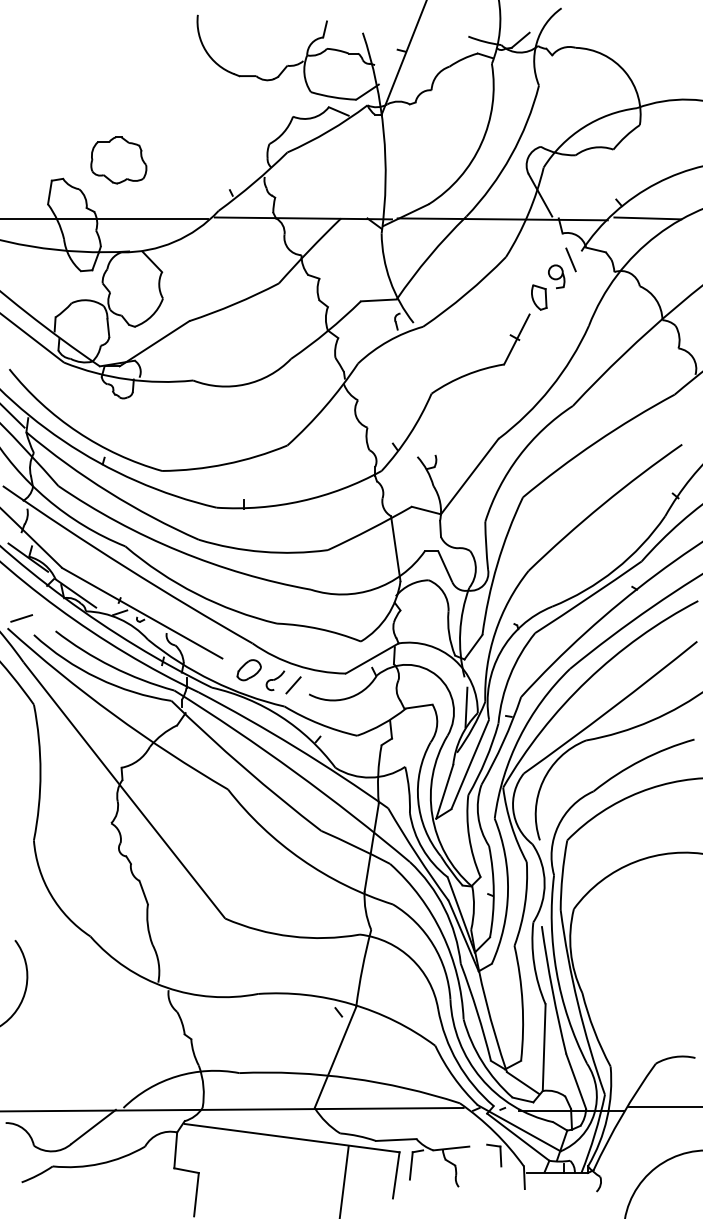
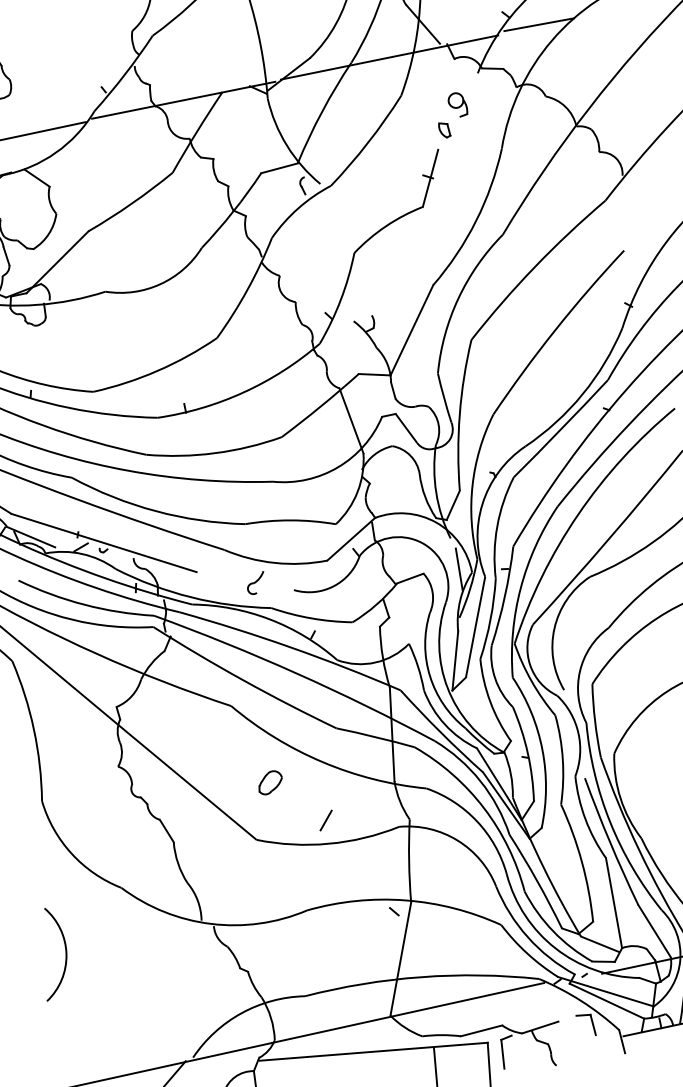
line: (570, 259) -> (468, 84), removed
part: (539, 297) -> (444, 130), size x0.6
part: (248, 670) -> (269, 783), moved
line: (293, 685) -> (326, 820), moved

